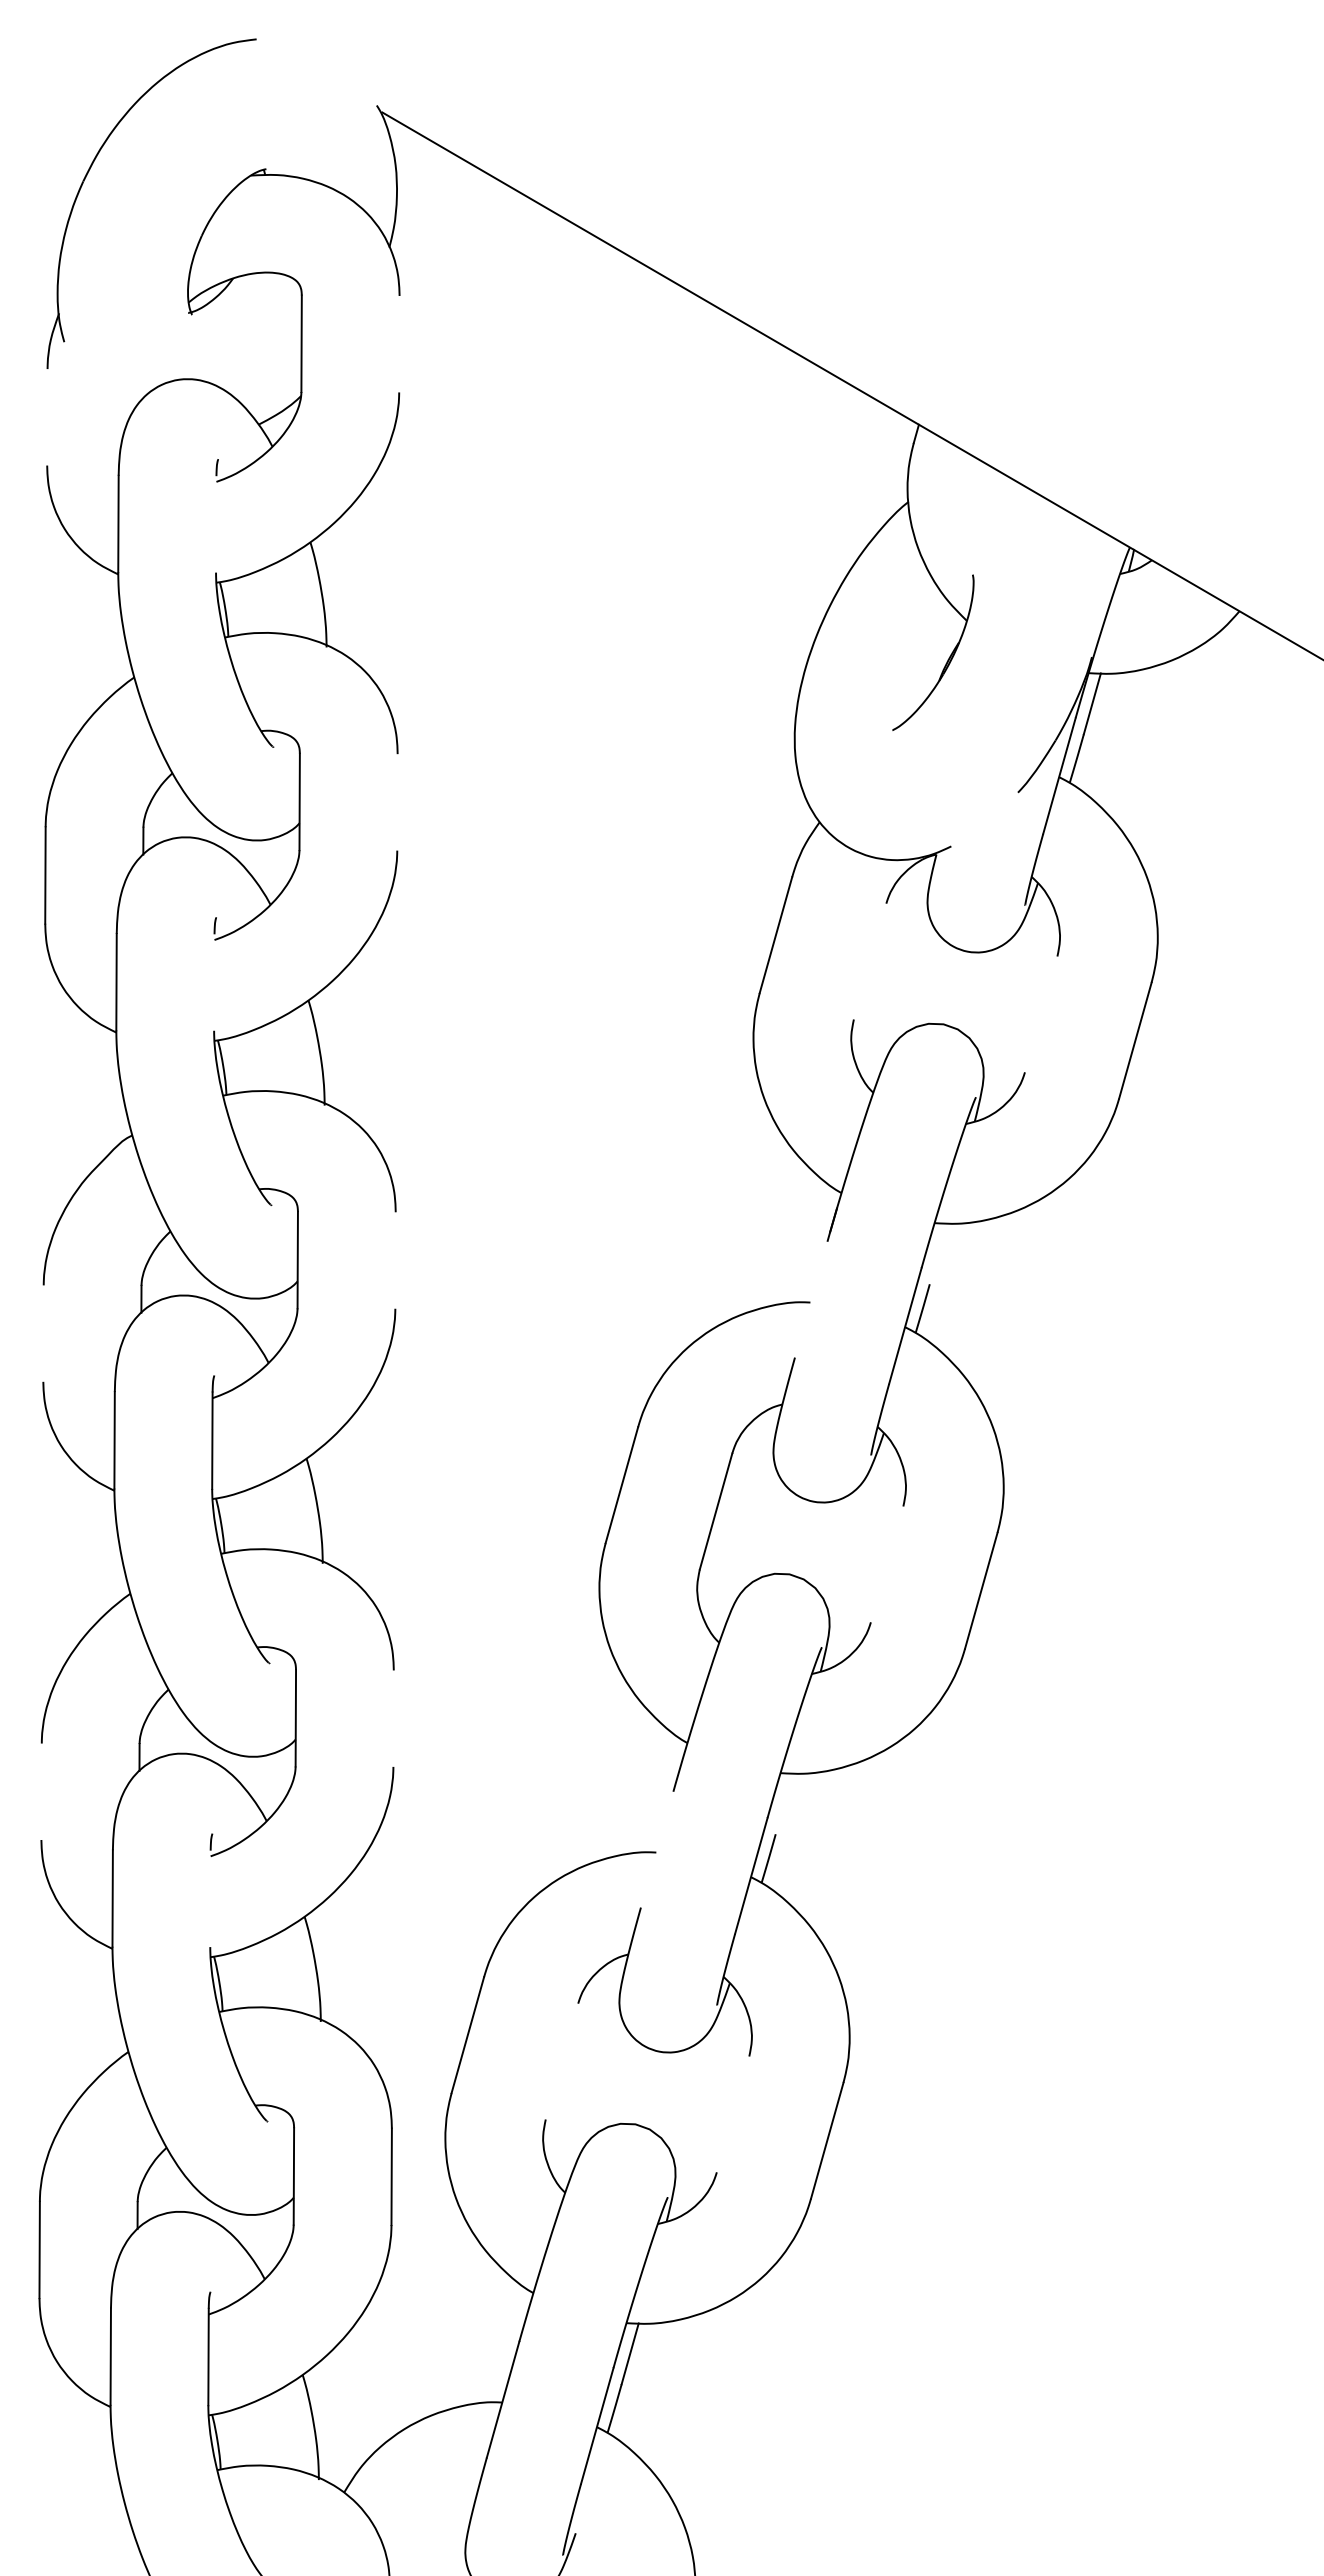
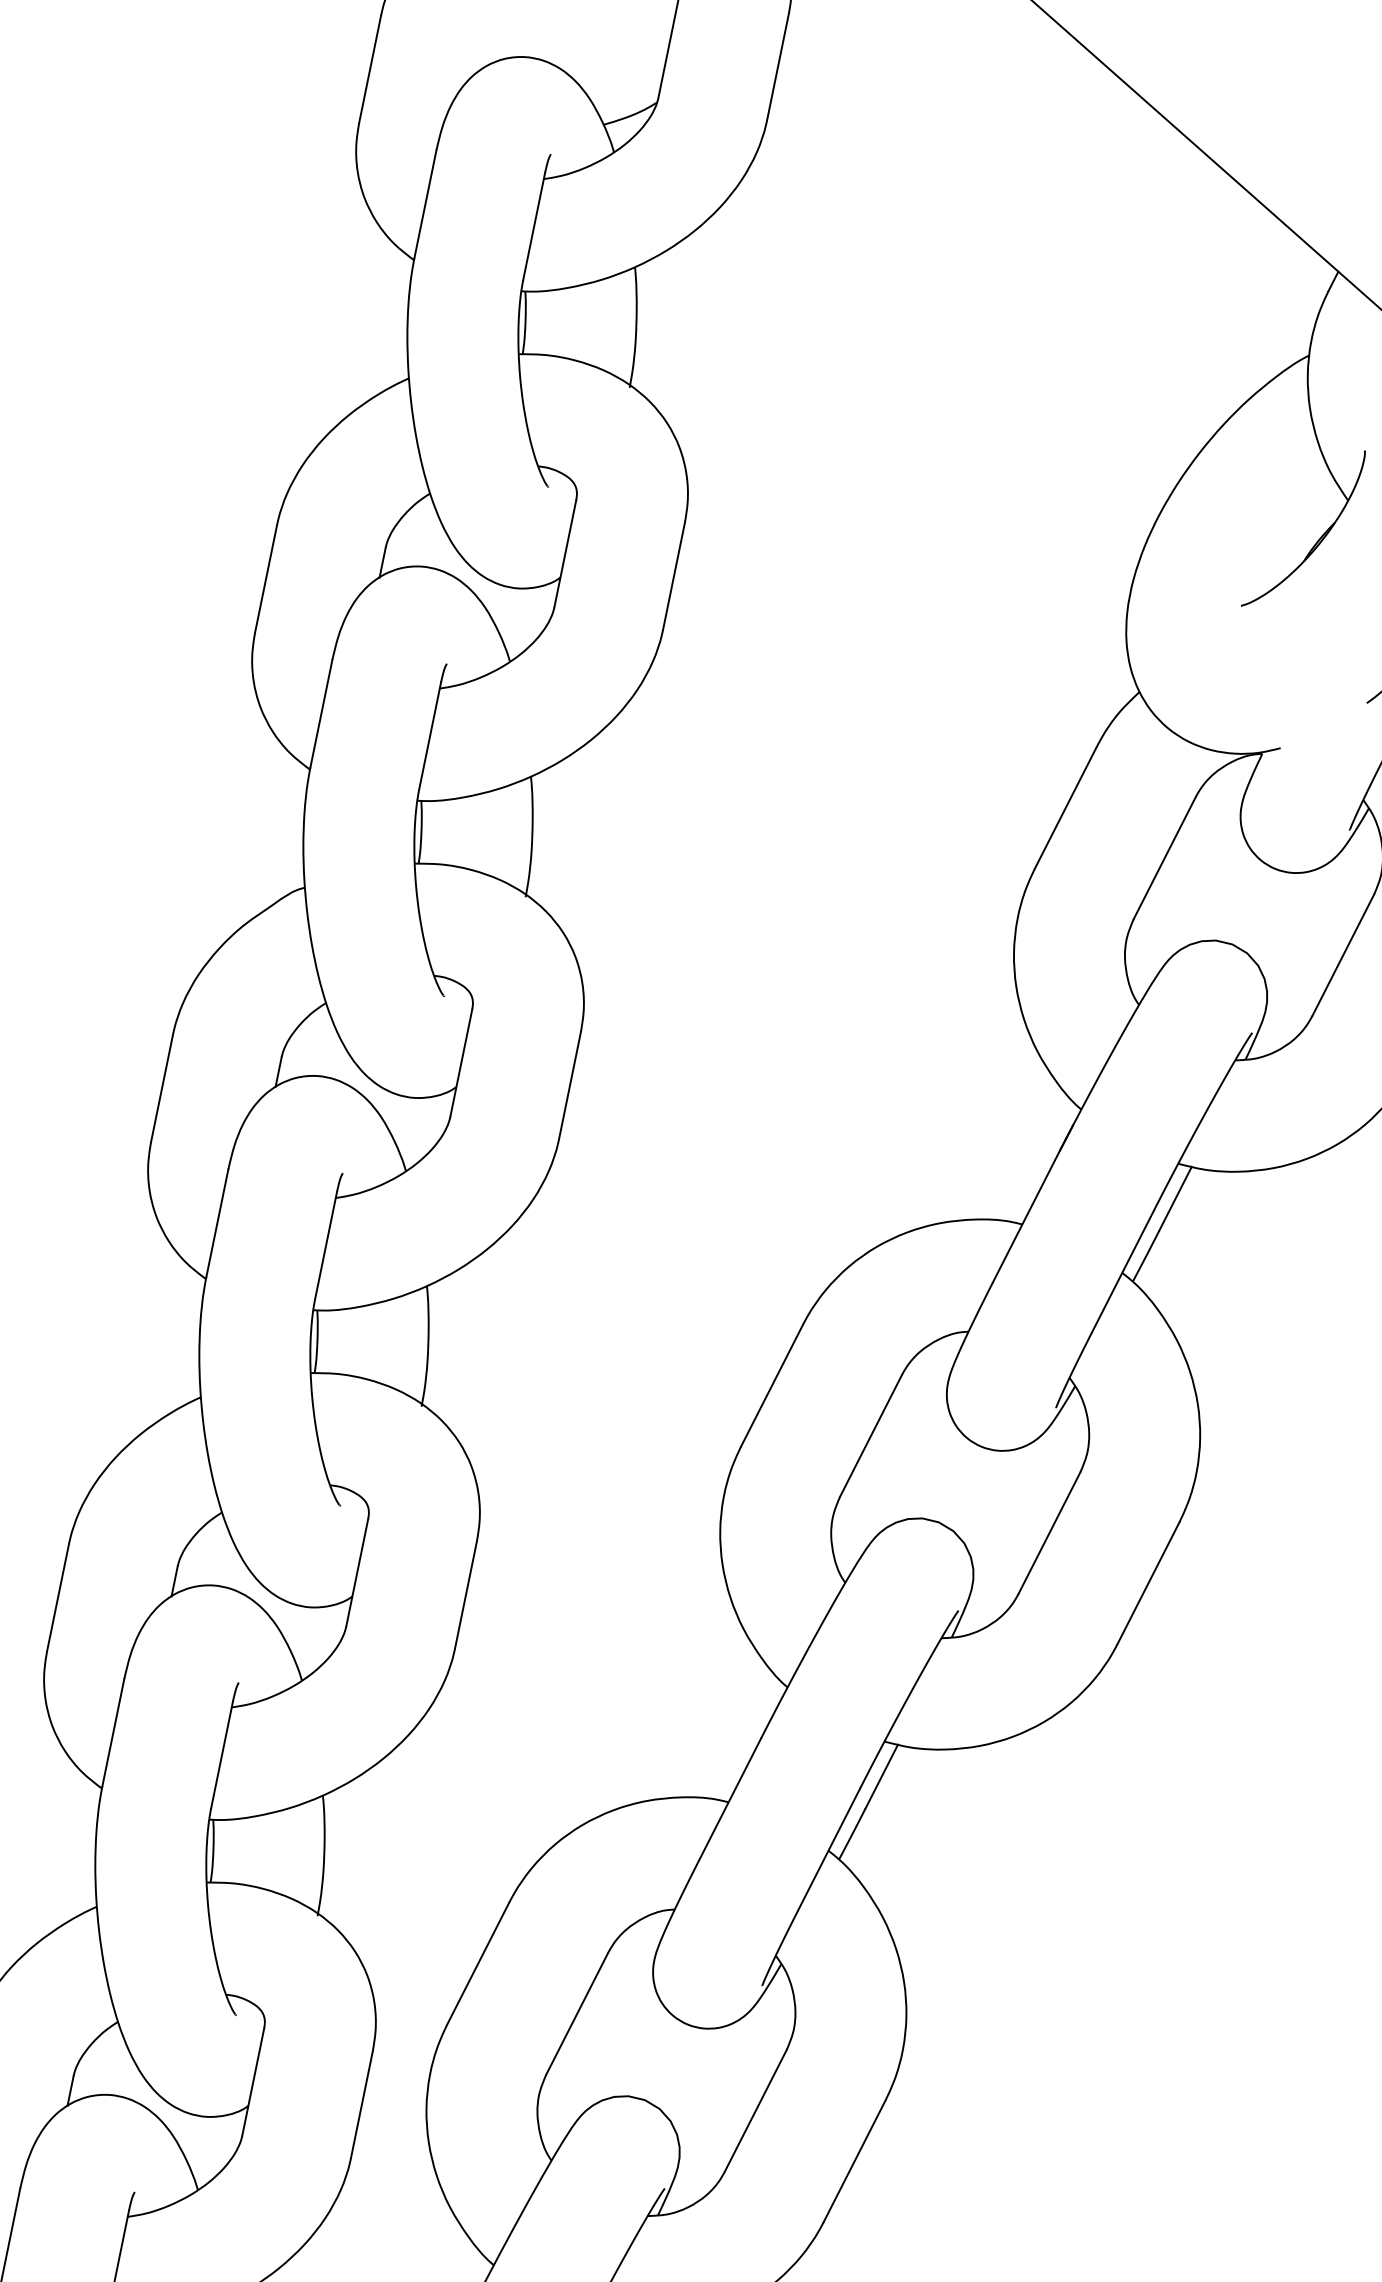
line: (399, 343) -> (778, 65), added
line: (47, 417) -> (370, 69), added
line: (216, 524) -> (534, 226), added
line: (397, 802) -> (674, 576), added
line: (869, 961) -> (1163, 858), added
line: (214, 982) -> (430, 735), added
line: (1040, 1014) -> (1342, 955), added
line: (937, 1253) -> (1174, 1198), added
line: (395, 1260) -> (569, 1085), added
line: (811, 1299) -> (1024, 1221), added
line: (43, 1333) -> (162, 1088), added
line: (886, 1564) -> (1048, 1532), added
line: (393, 1718) -> (465, 1594), added
line: (41, 1791) -> (57, 1597), added
line: (783, 1803) -> (881, 1775), added
line: (656, 1849) -> (729, 1798), added
line: (210, 1898) -> (222, 1754), added
line: (561, 2061) -> (576, 2013), added
line: (732, 2114) -> (755, 2110), added

